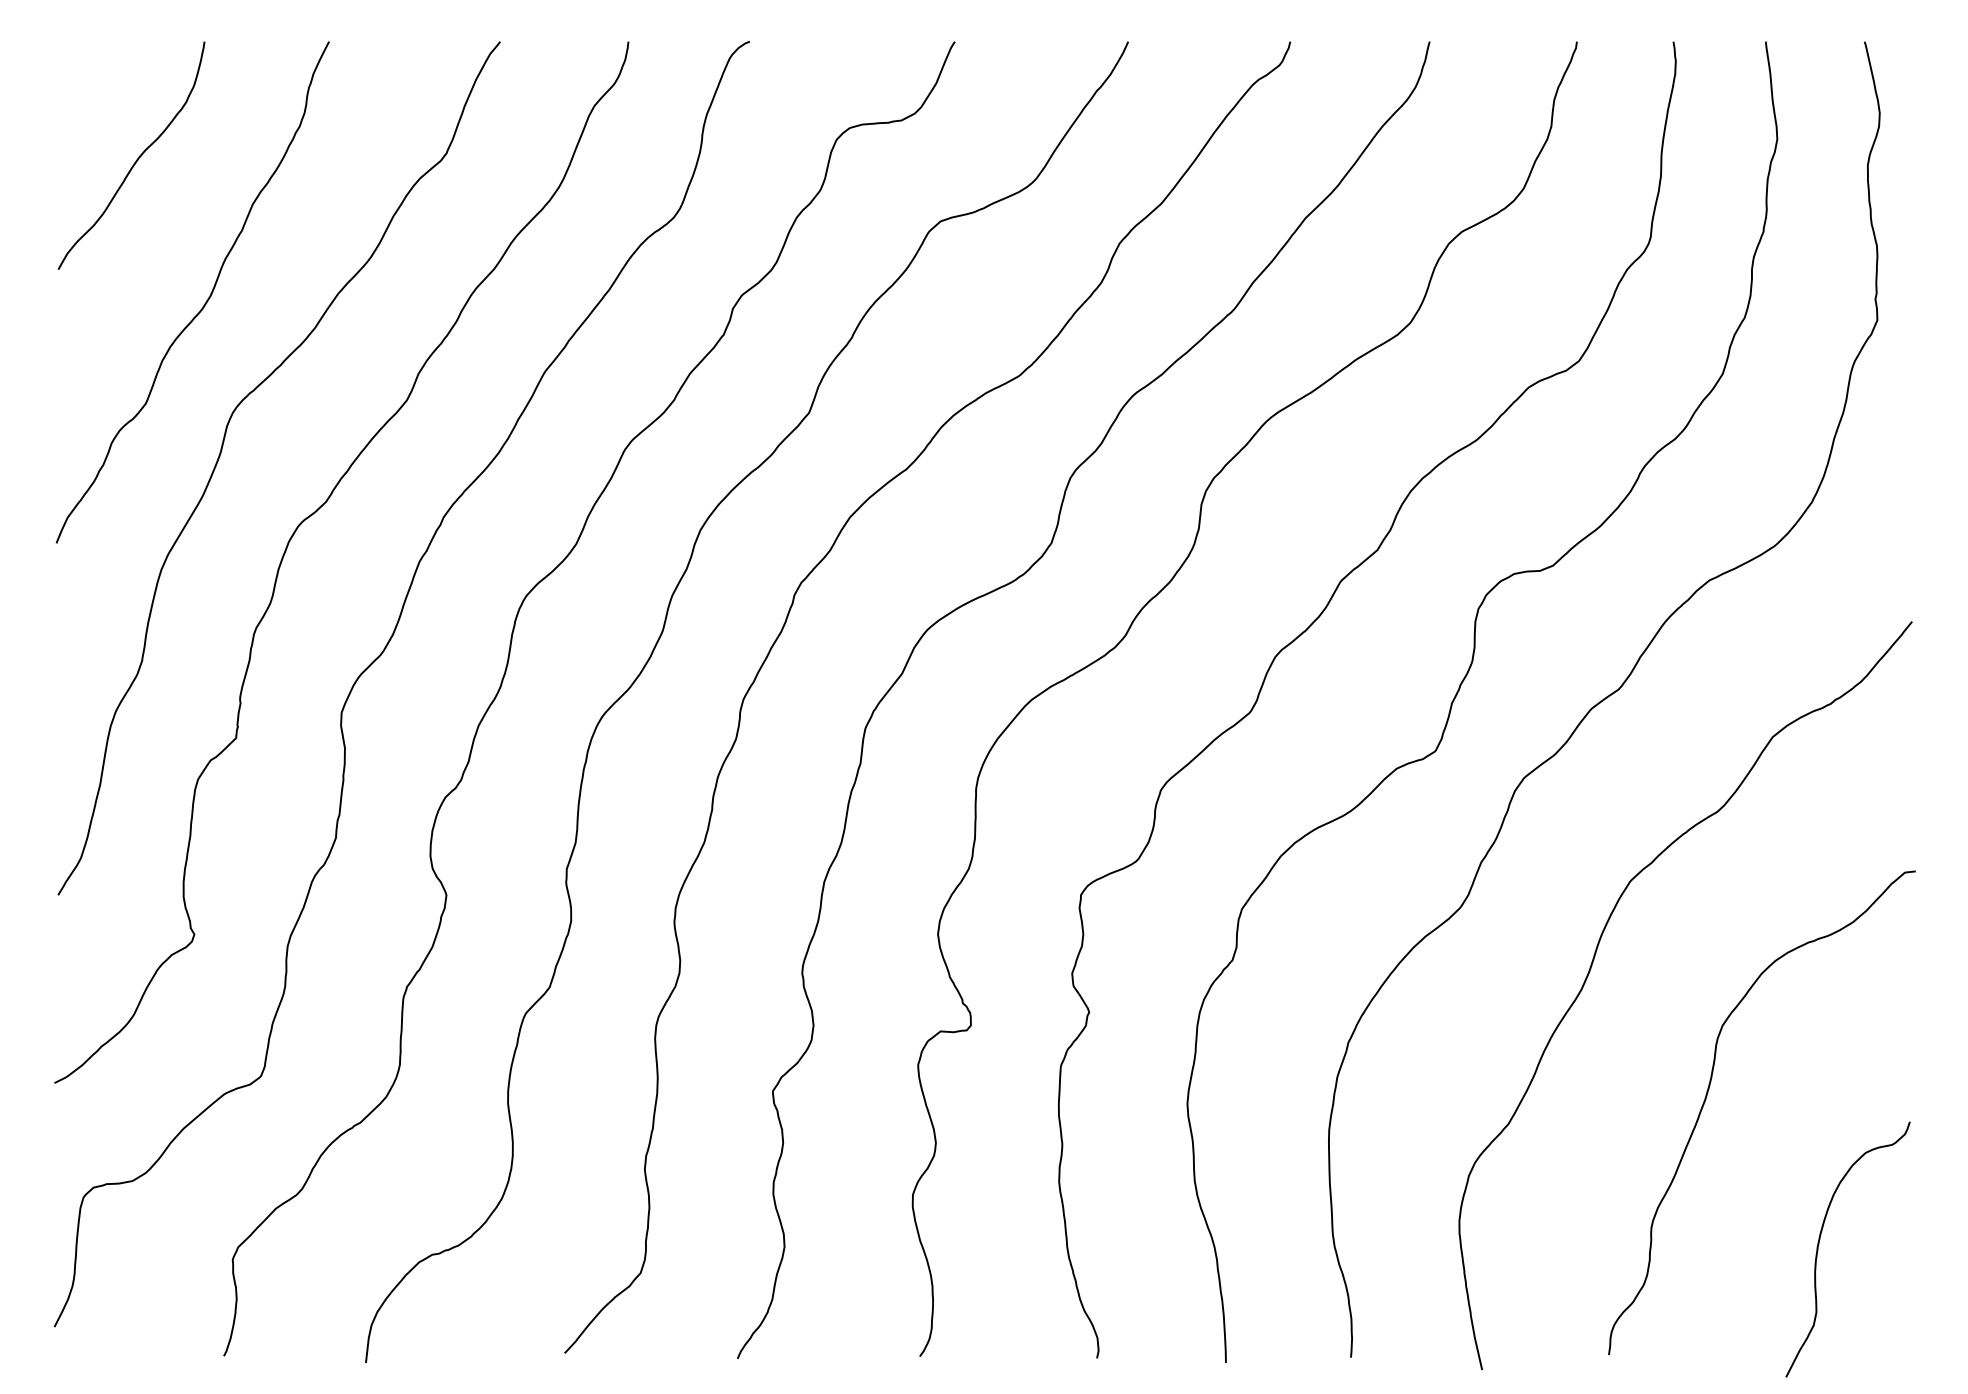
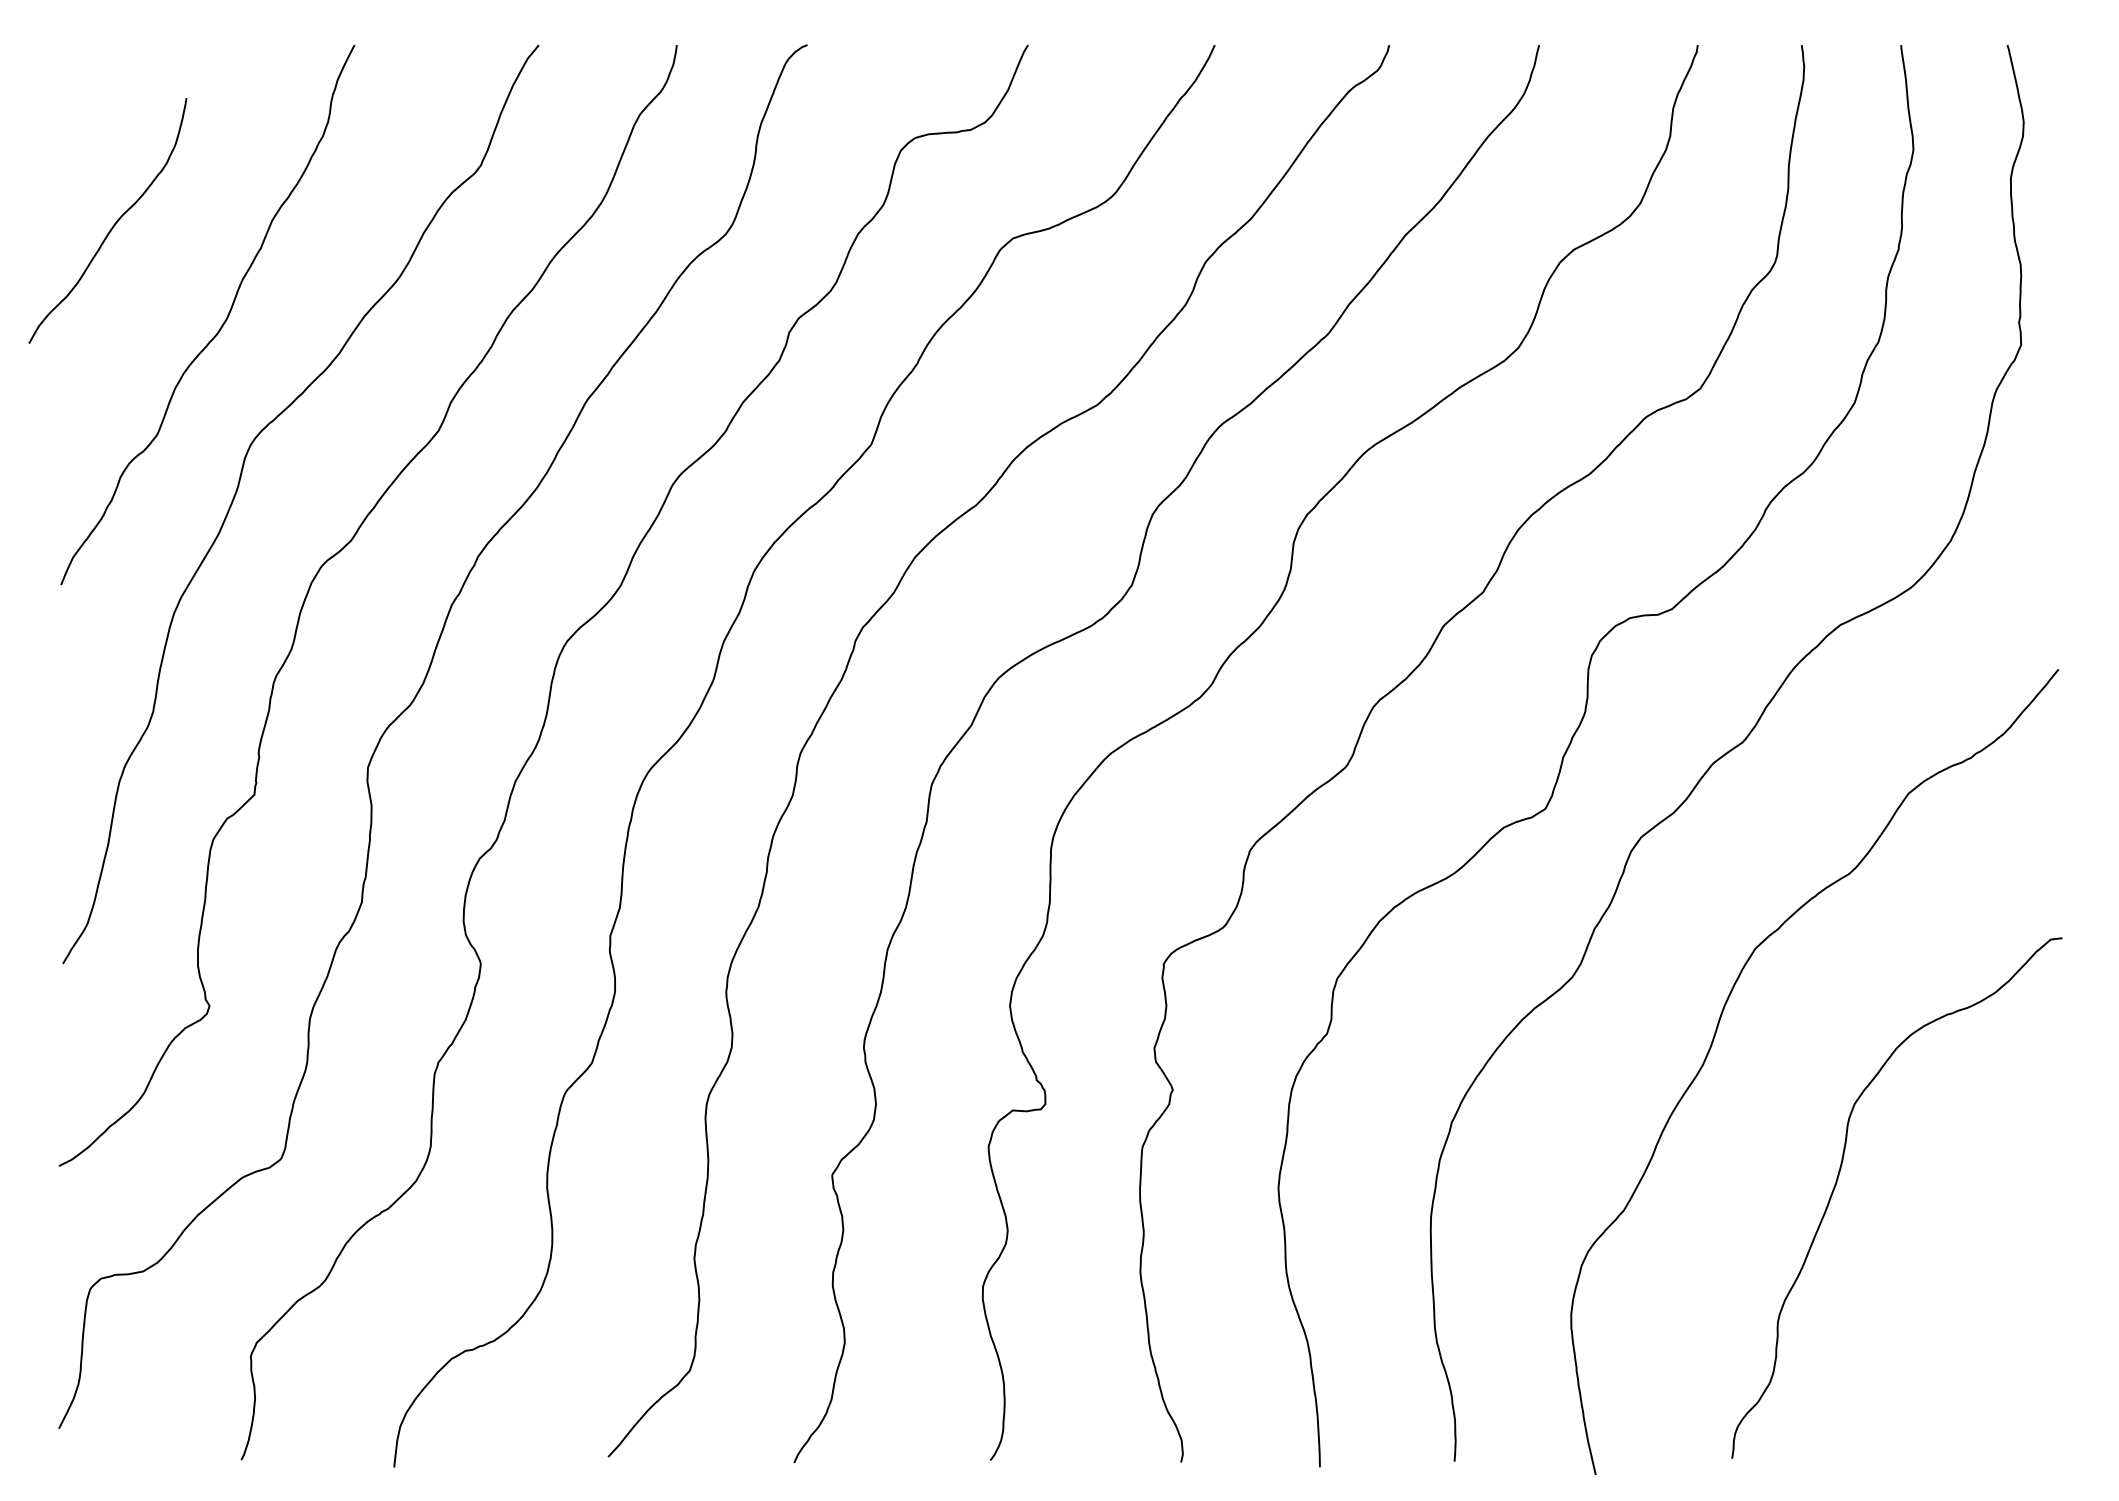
curve: (136, 159) -> (113, 224), moved
curve: (1819, 1246) -> (1958, 1341), removed

